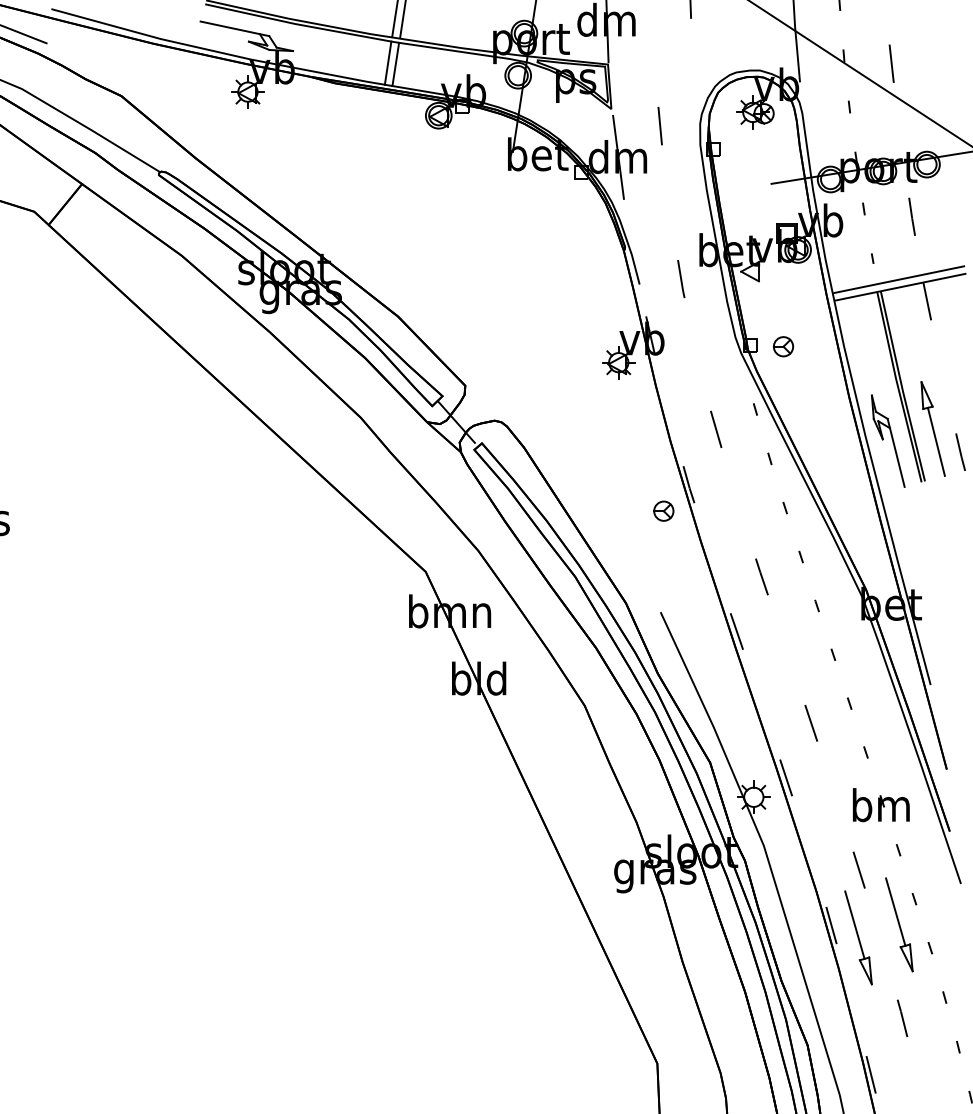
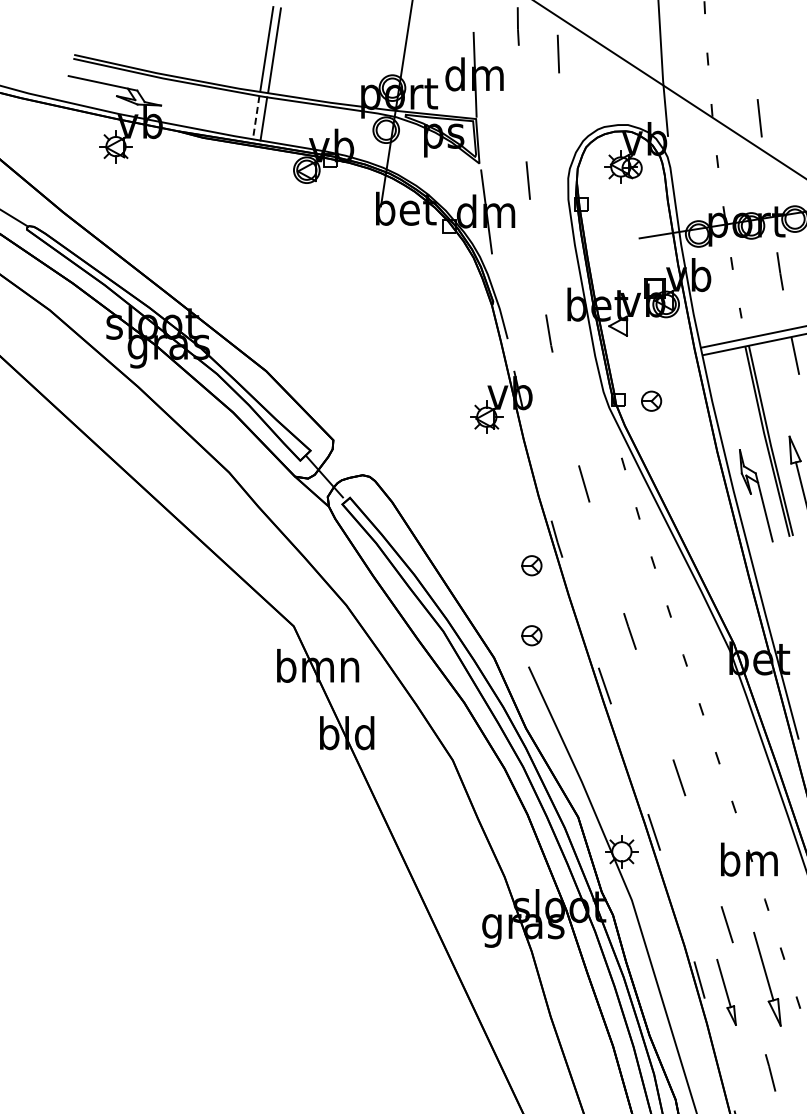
line: (388, 63) -> (256, 118), solid -> dashed
part: (663, 580) -> (531, 635), added
part: (858, 937) -> (726, 992), size x0.7

